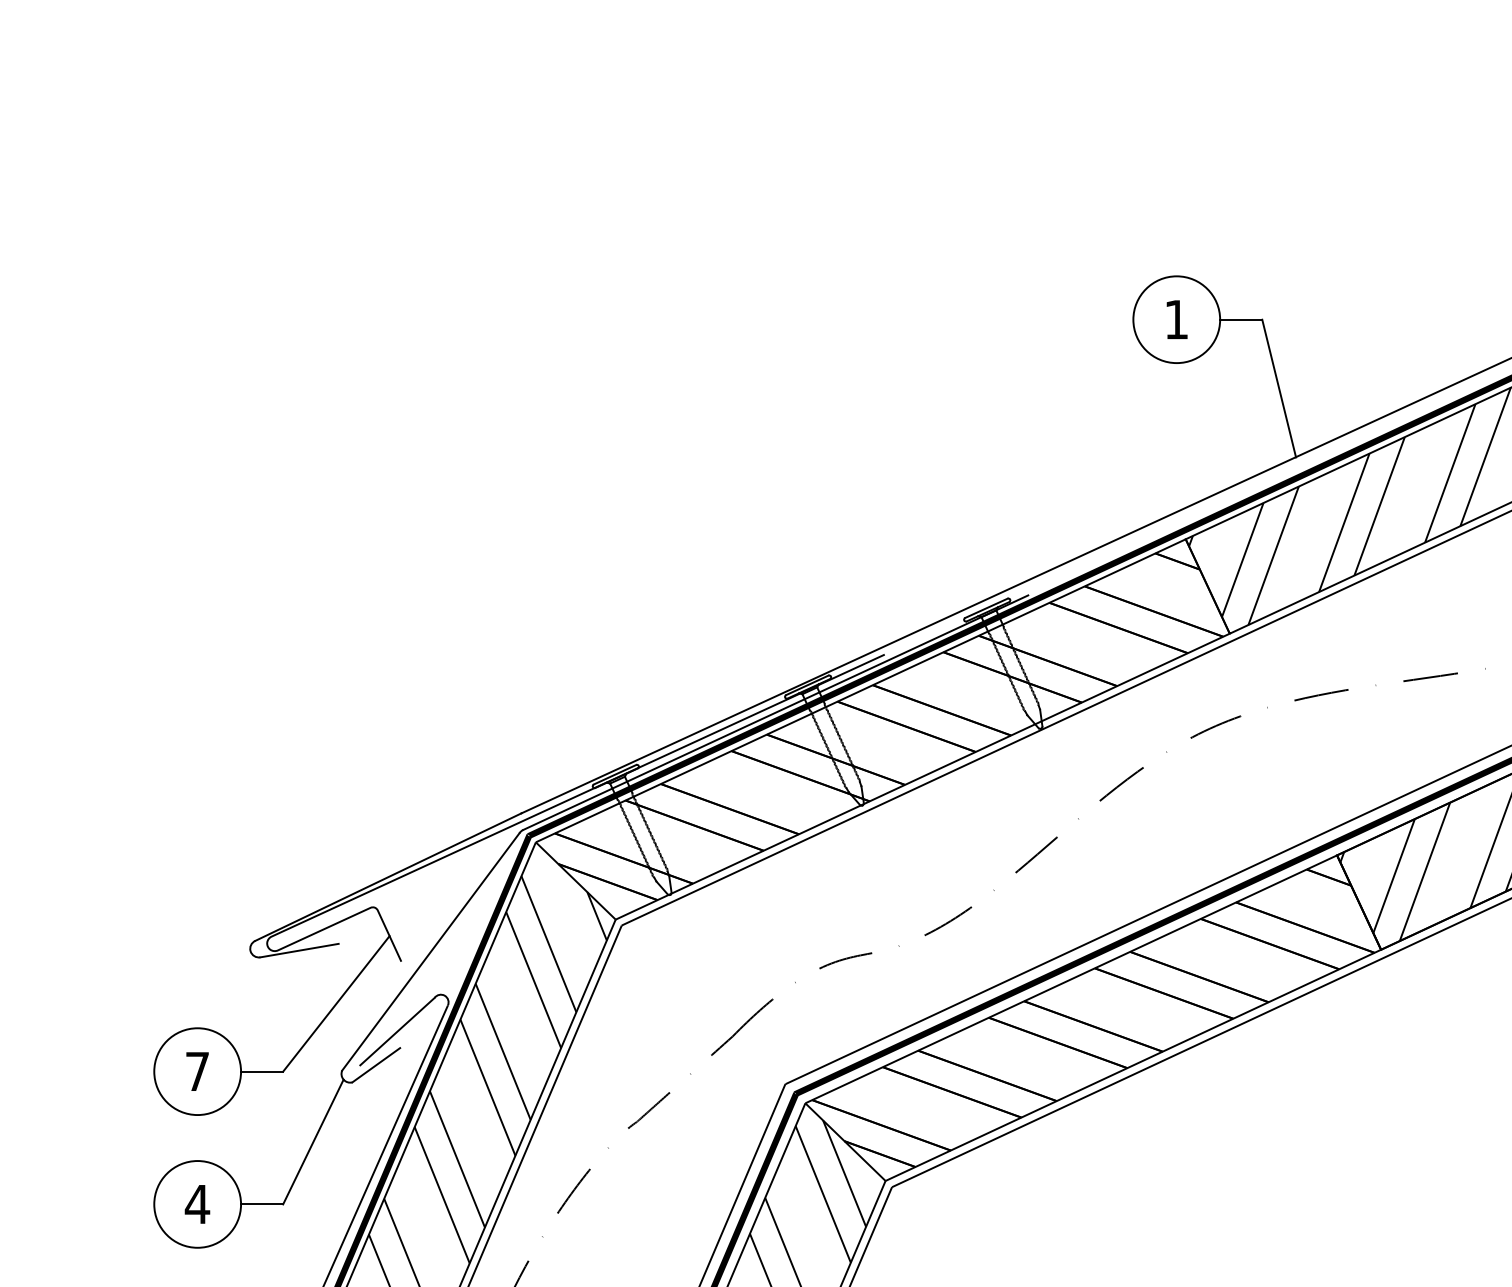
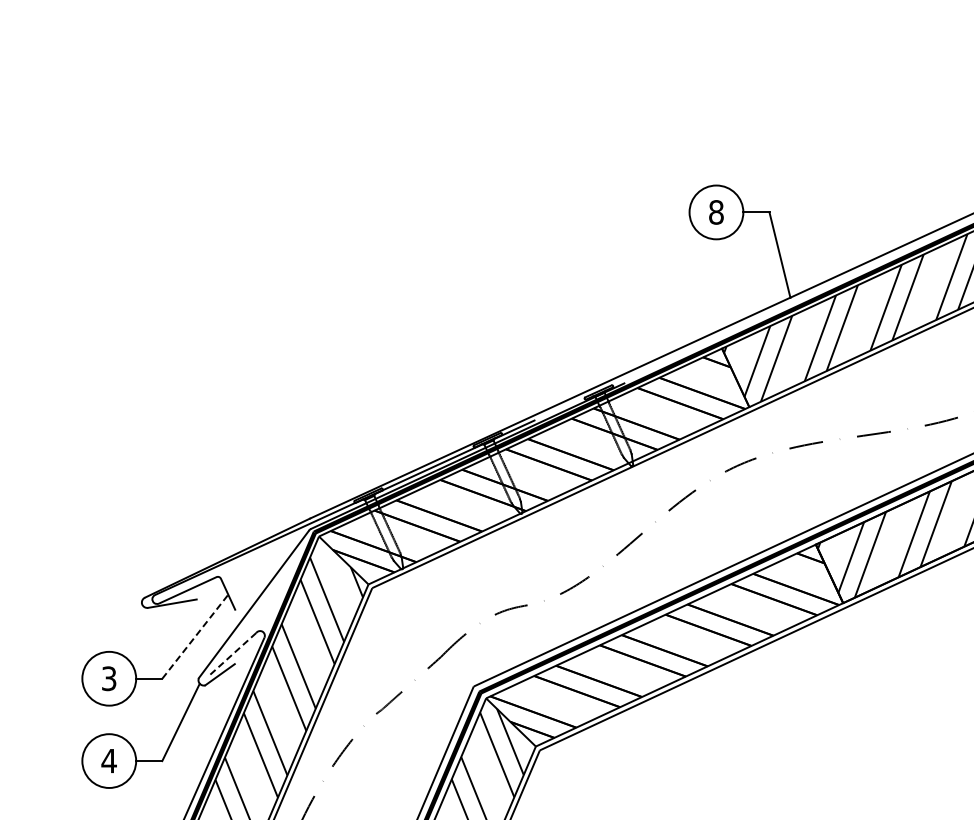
text: (1176, 319) -> (716, 212), 1 -> 8
line: (336, 1003) -> (195, 636), solid -> dashed
line: (396, 1032) -> (232, 654), solid -> dashed
text: (198, 1071) -> (109, 678), 7 -> 3

